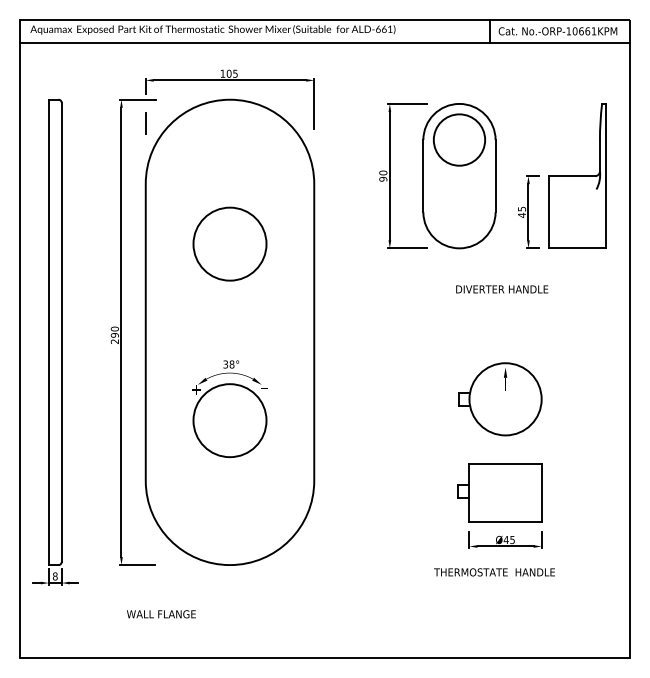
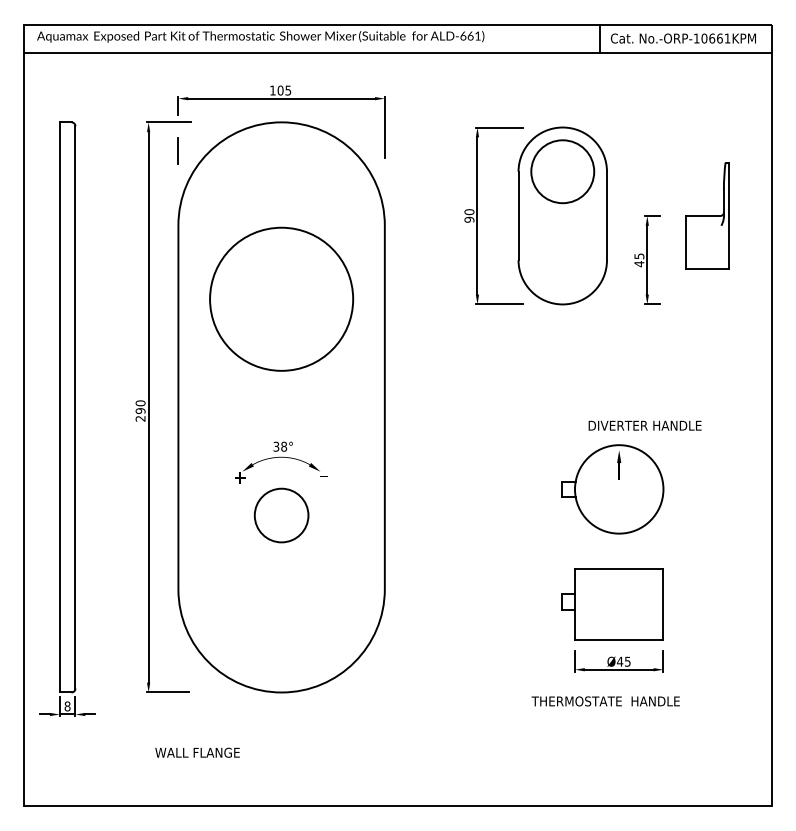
part: (577, 175) -> (707, 215), size x0.6
circle: (229, 244) -> (281, 299), size x1.6
text: (501, 289) -> (644, 425), moved
circle: (229, 420) -> (281, 515), size x0.6

